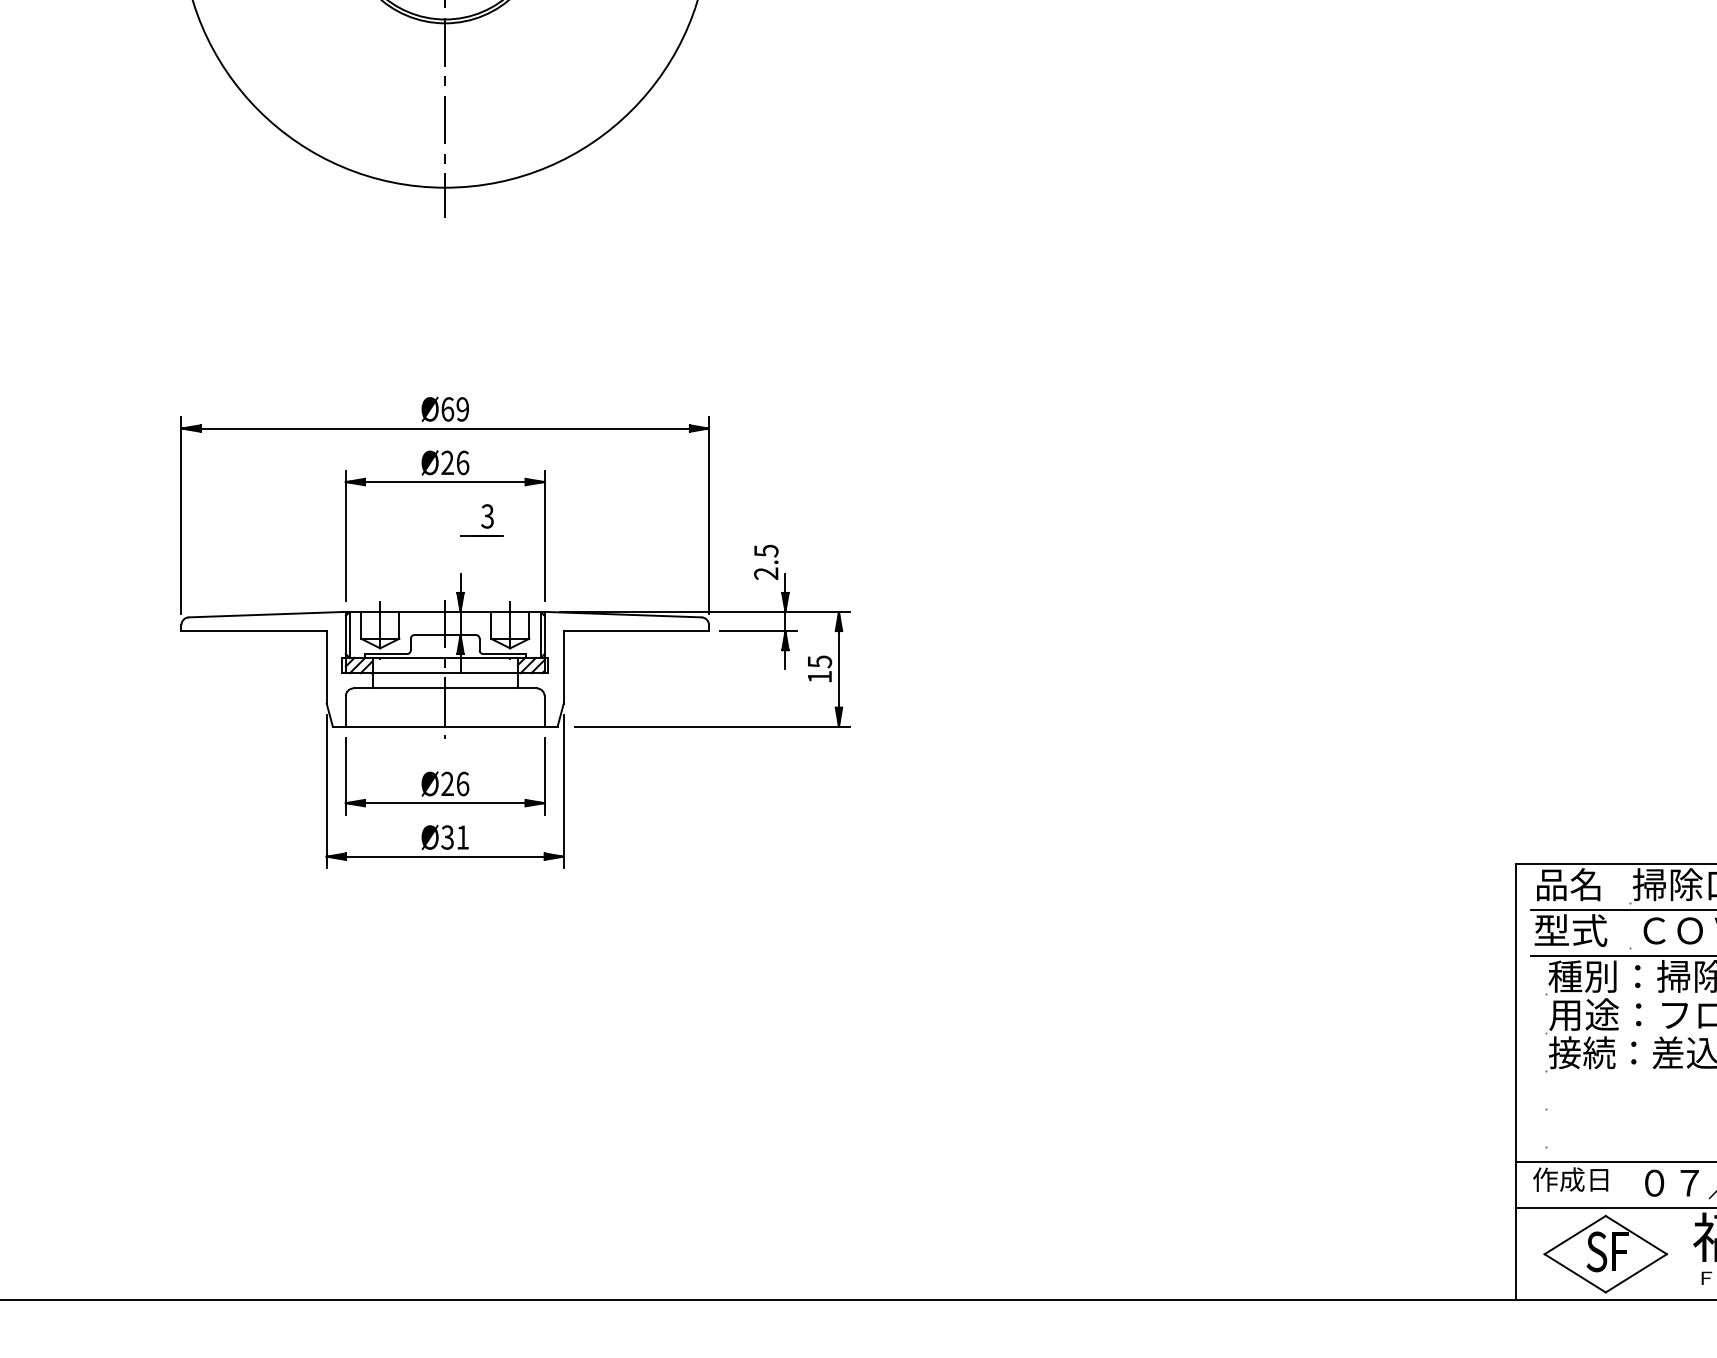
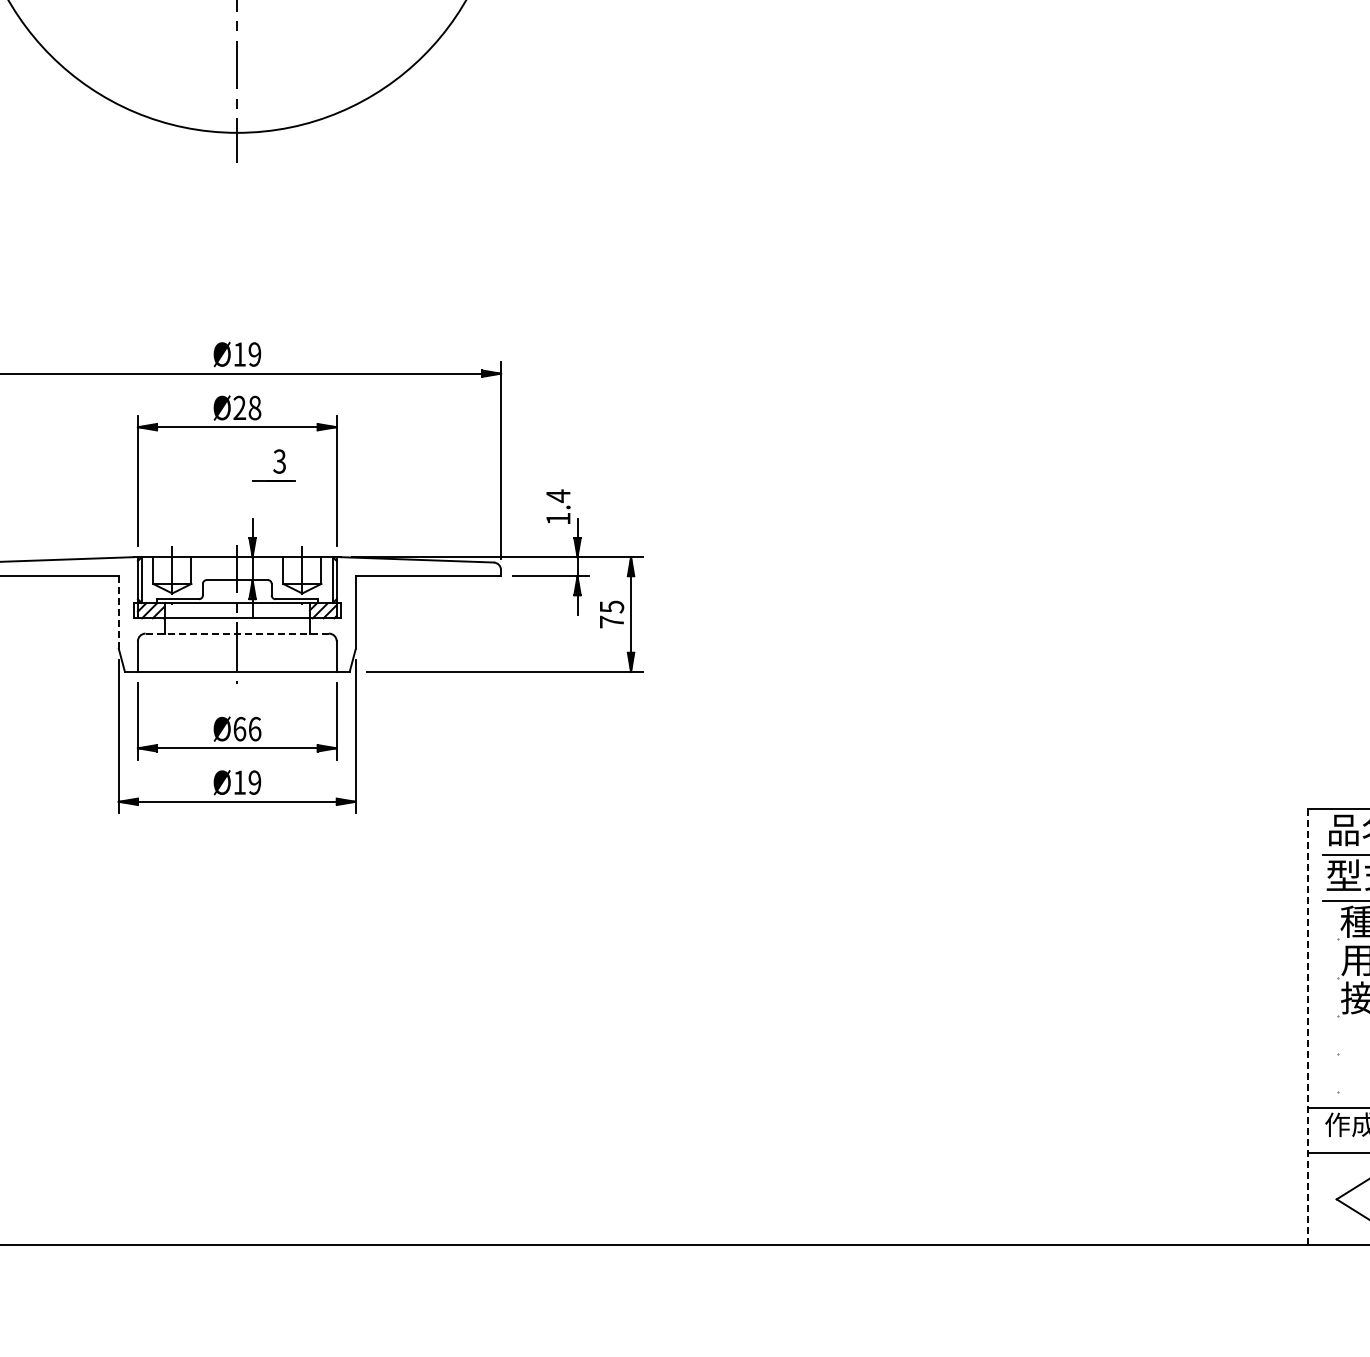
text: (447, 409) -> (239, 354), Ø69 -> Ø19
text: (462, 462) -> (254, 407), Ø26 -> Ø28
text: (766, 561) -> (558, 506), 2.5 -> 1.4
line: (326, 666) -> (118, 611), solid -> dashed
text: (819, 676) -> (611, 621), 15 -> 75
line: (445, 688) -> (237, 633), solid -> dashed
text: (447, 783) -> (239, 728), Ø26 -> Ø66
text: (454, 837) -> (246, 782), Ø31 -> Ø19
line: (1515, 1082) -> (1307, 1027), solid -> dashed

